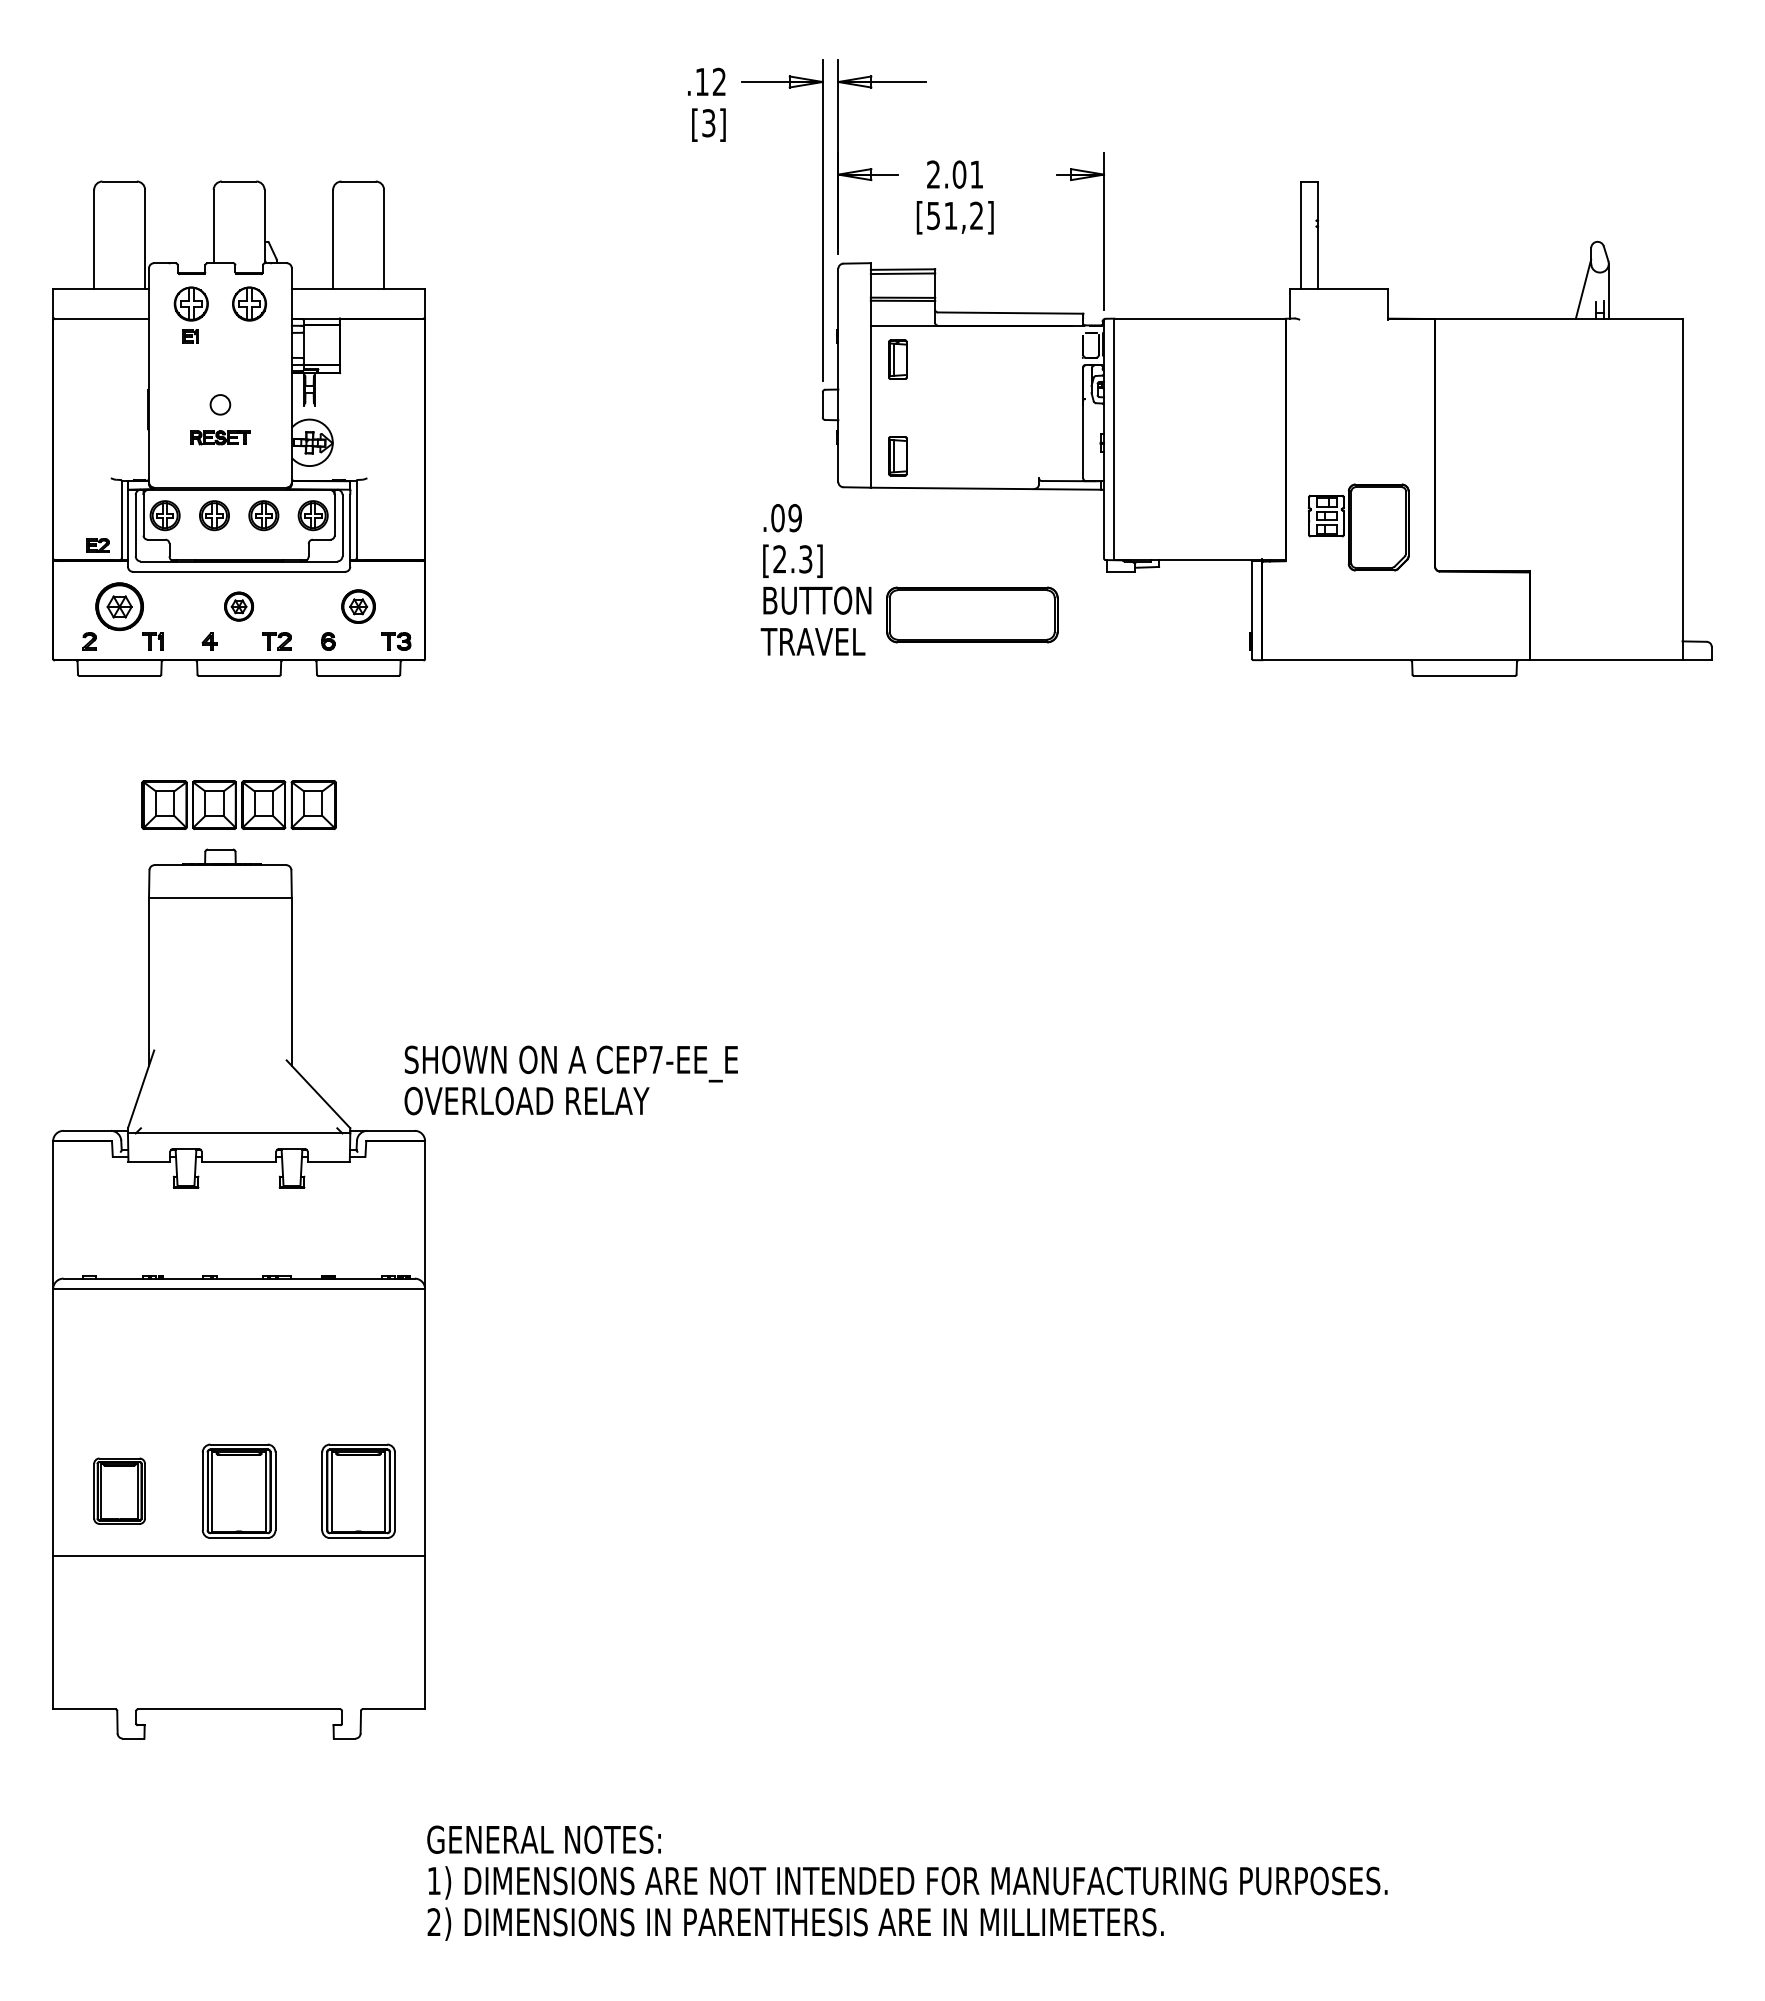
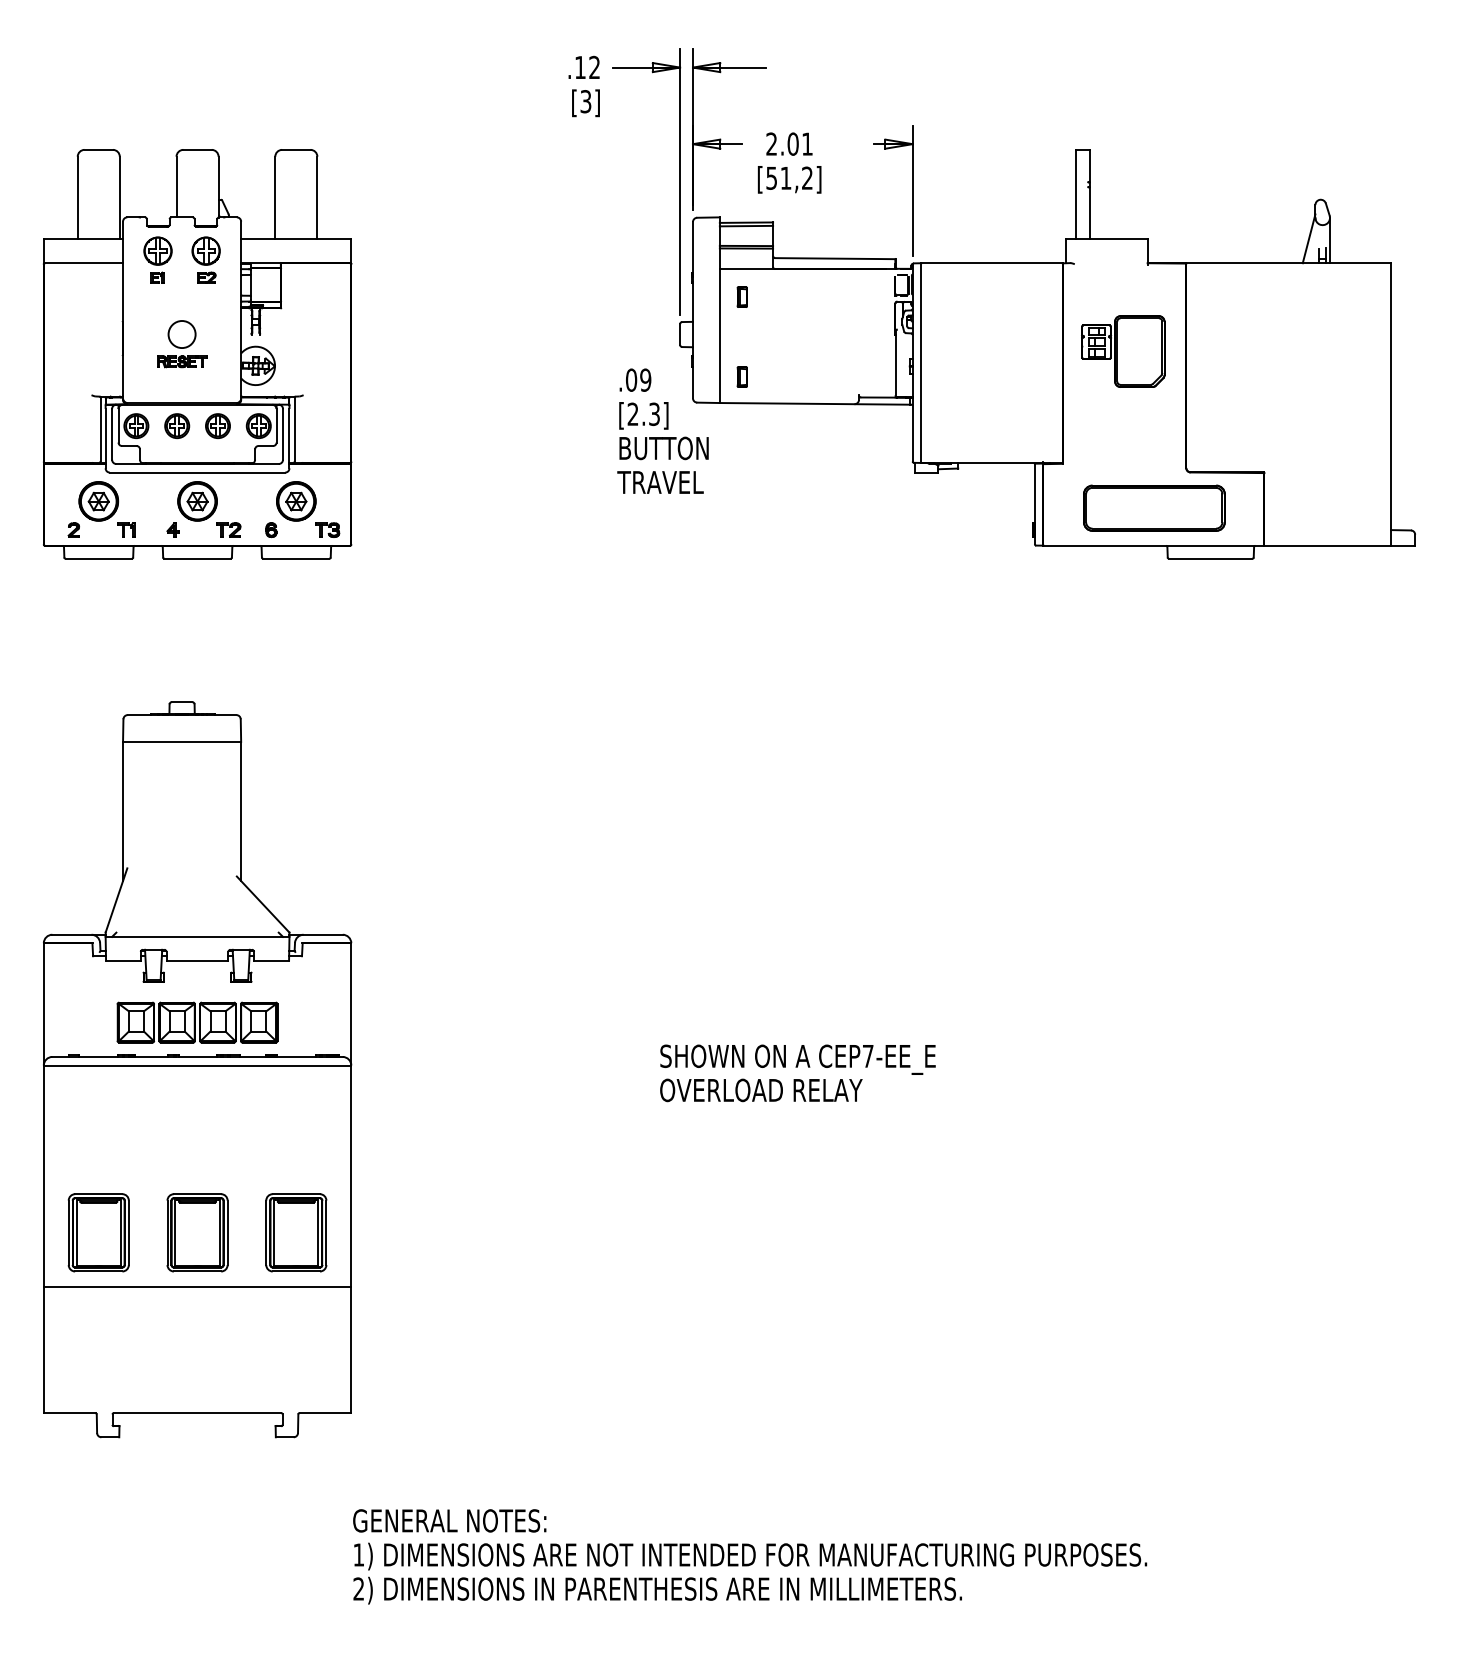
part: (897, 359) -> (741, 297), size x0.62
circle: (220, 404) -> (182, 334), size x1.67
part: (897, 456) -> (741, 377), size x0.62
part: (1358, 527) -> (1123, 351), moved
part: (97, 545) -> (206, 278), moved
text: (815, 579) -> (662, 430), moved
part: (238, 606) -> (197, 501), size x1.67
part: (358, 606) -> (296, 501), size x1.43
part: (972, 614) -> (1154, 507), moved
part: (238, 804) -> (197, 1022), moved
text: (570, 1080) -> (797, 1073), moved
part: (119, 1490) -> (98, 1232), size x1.43

